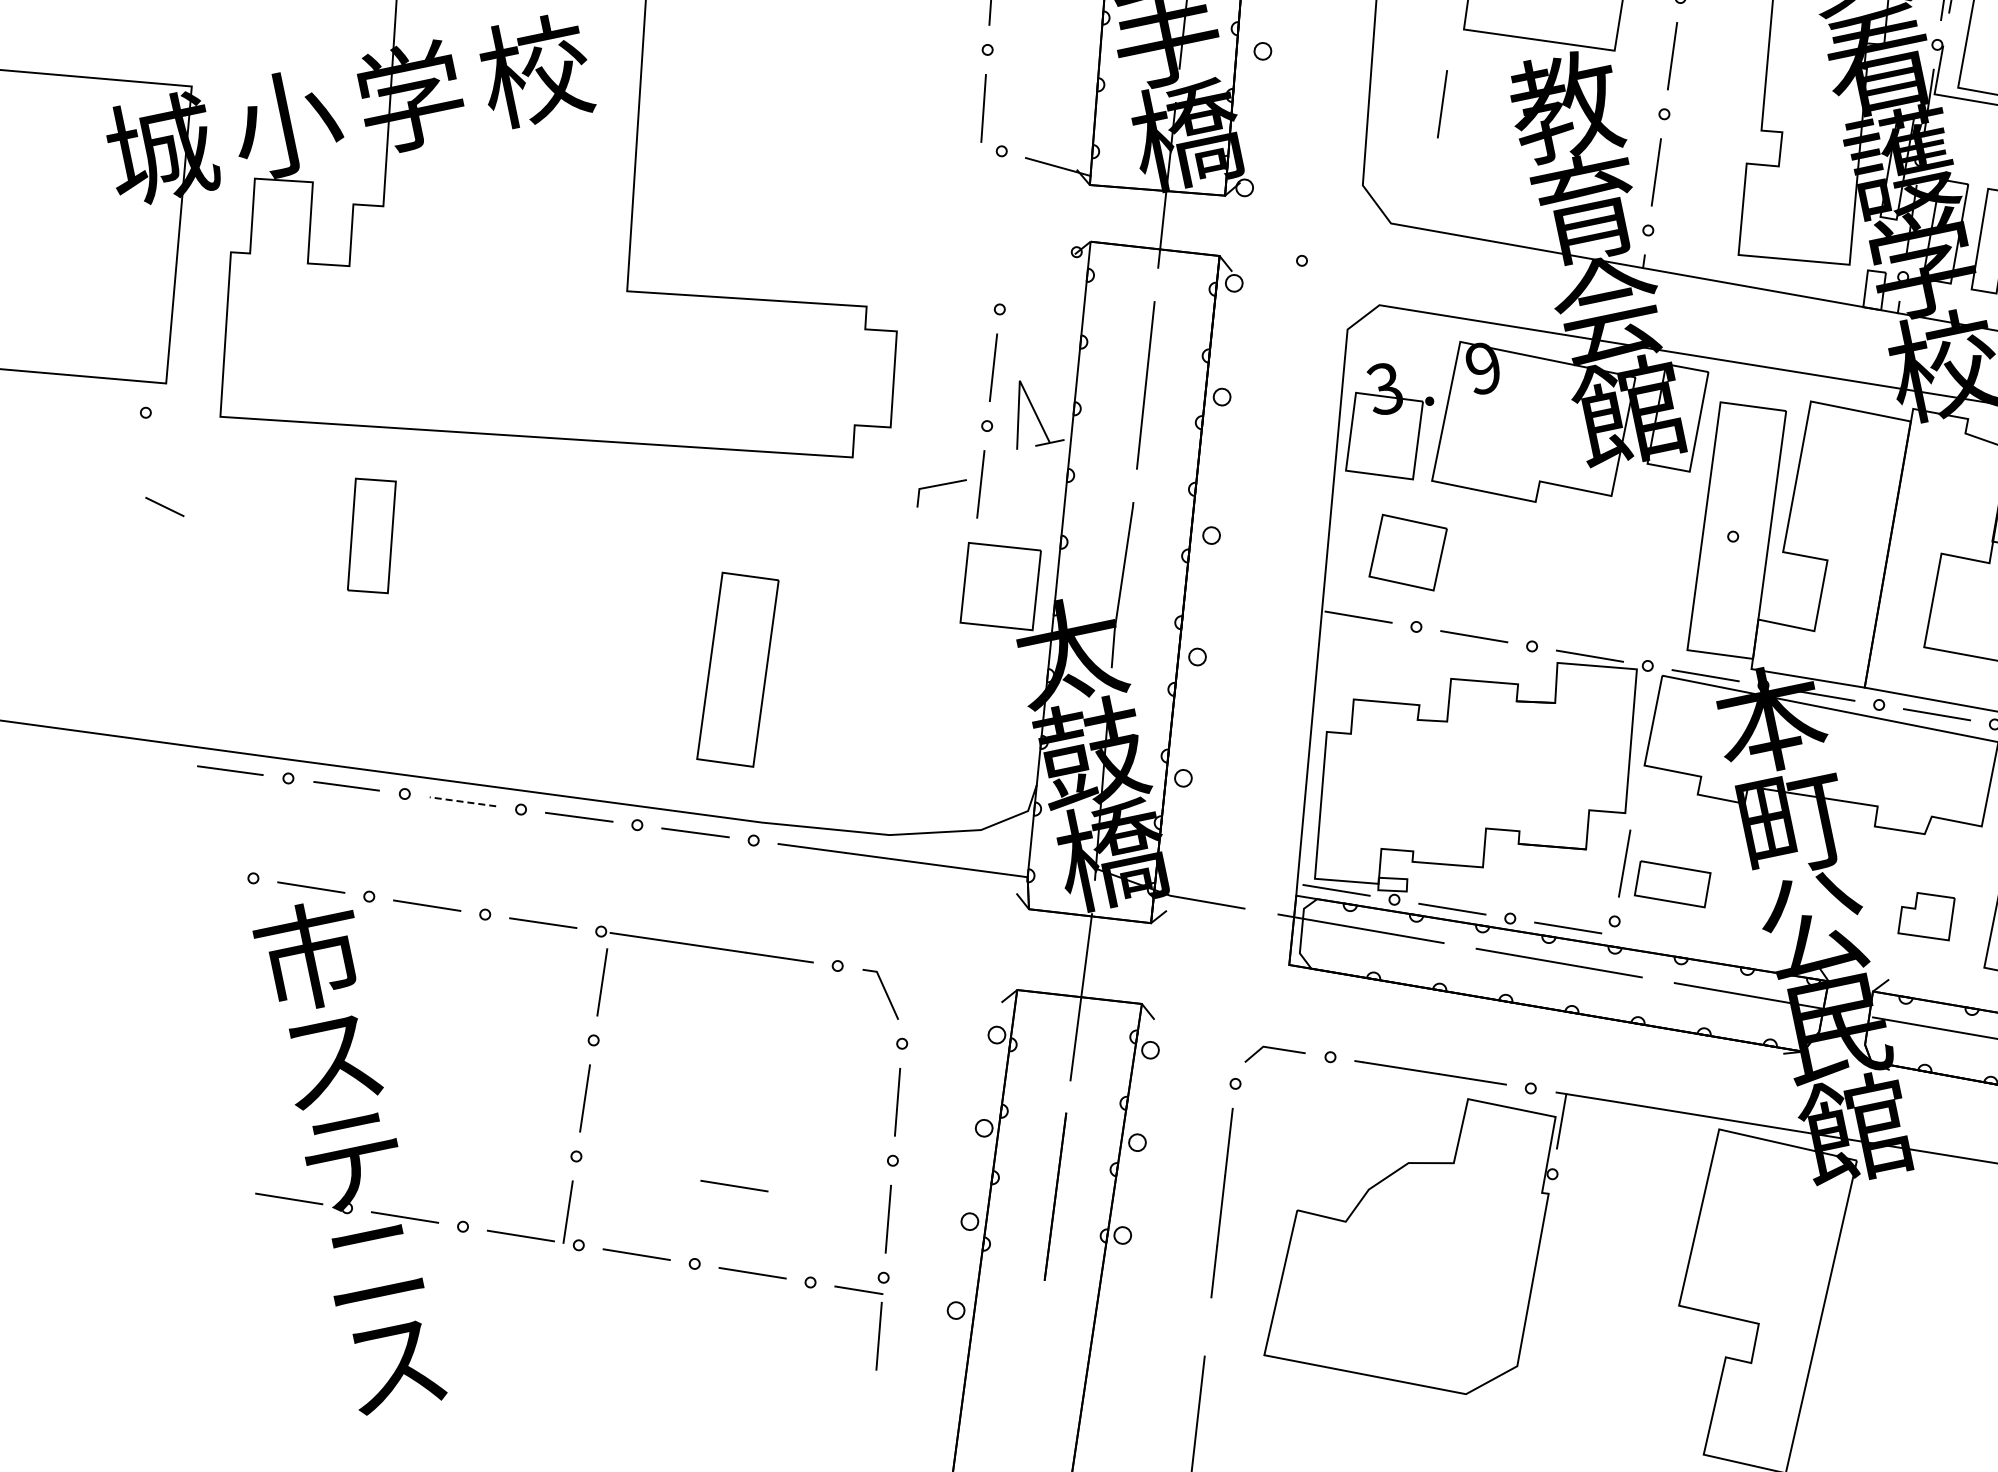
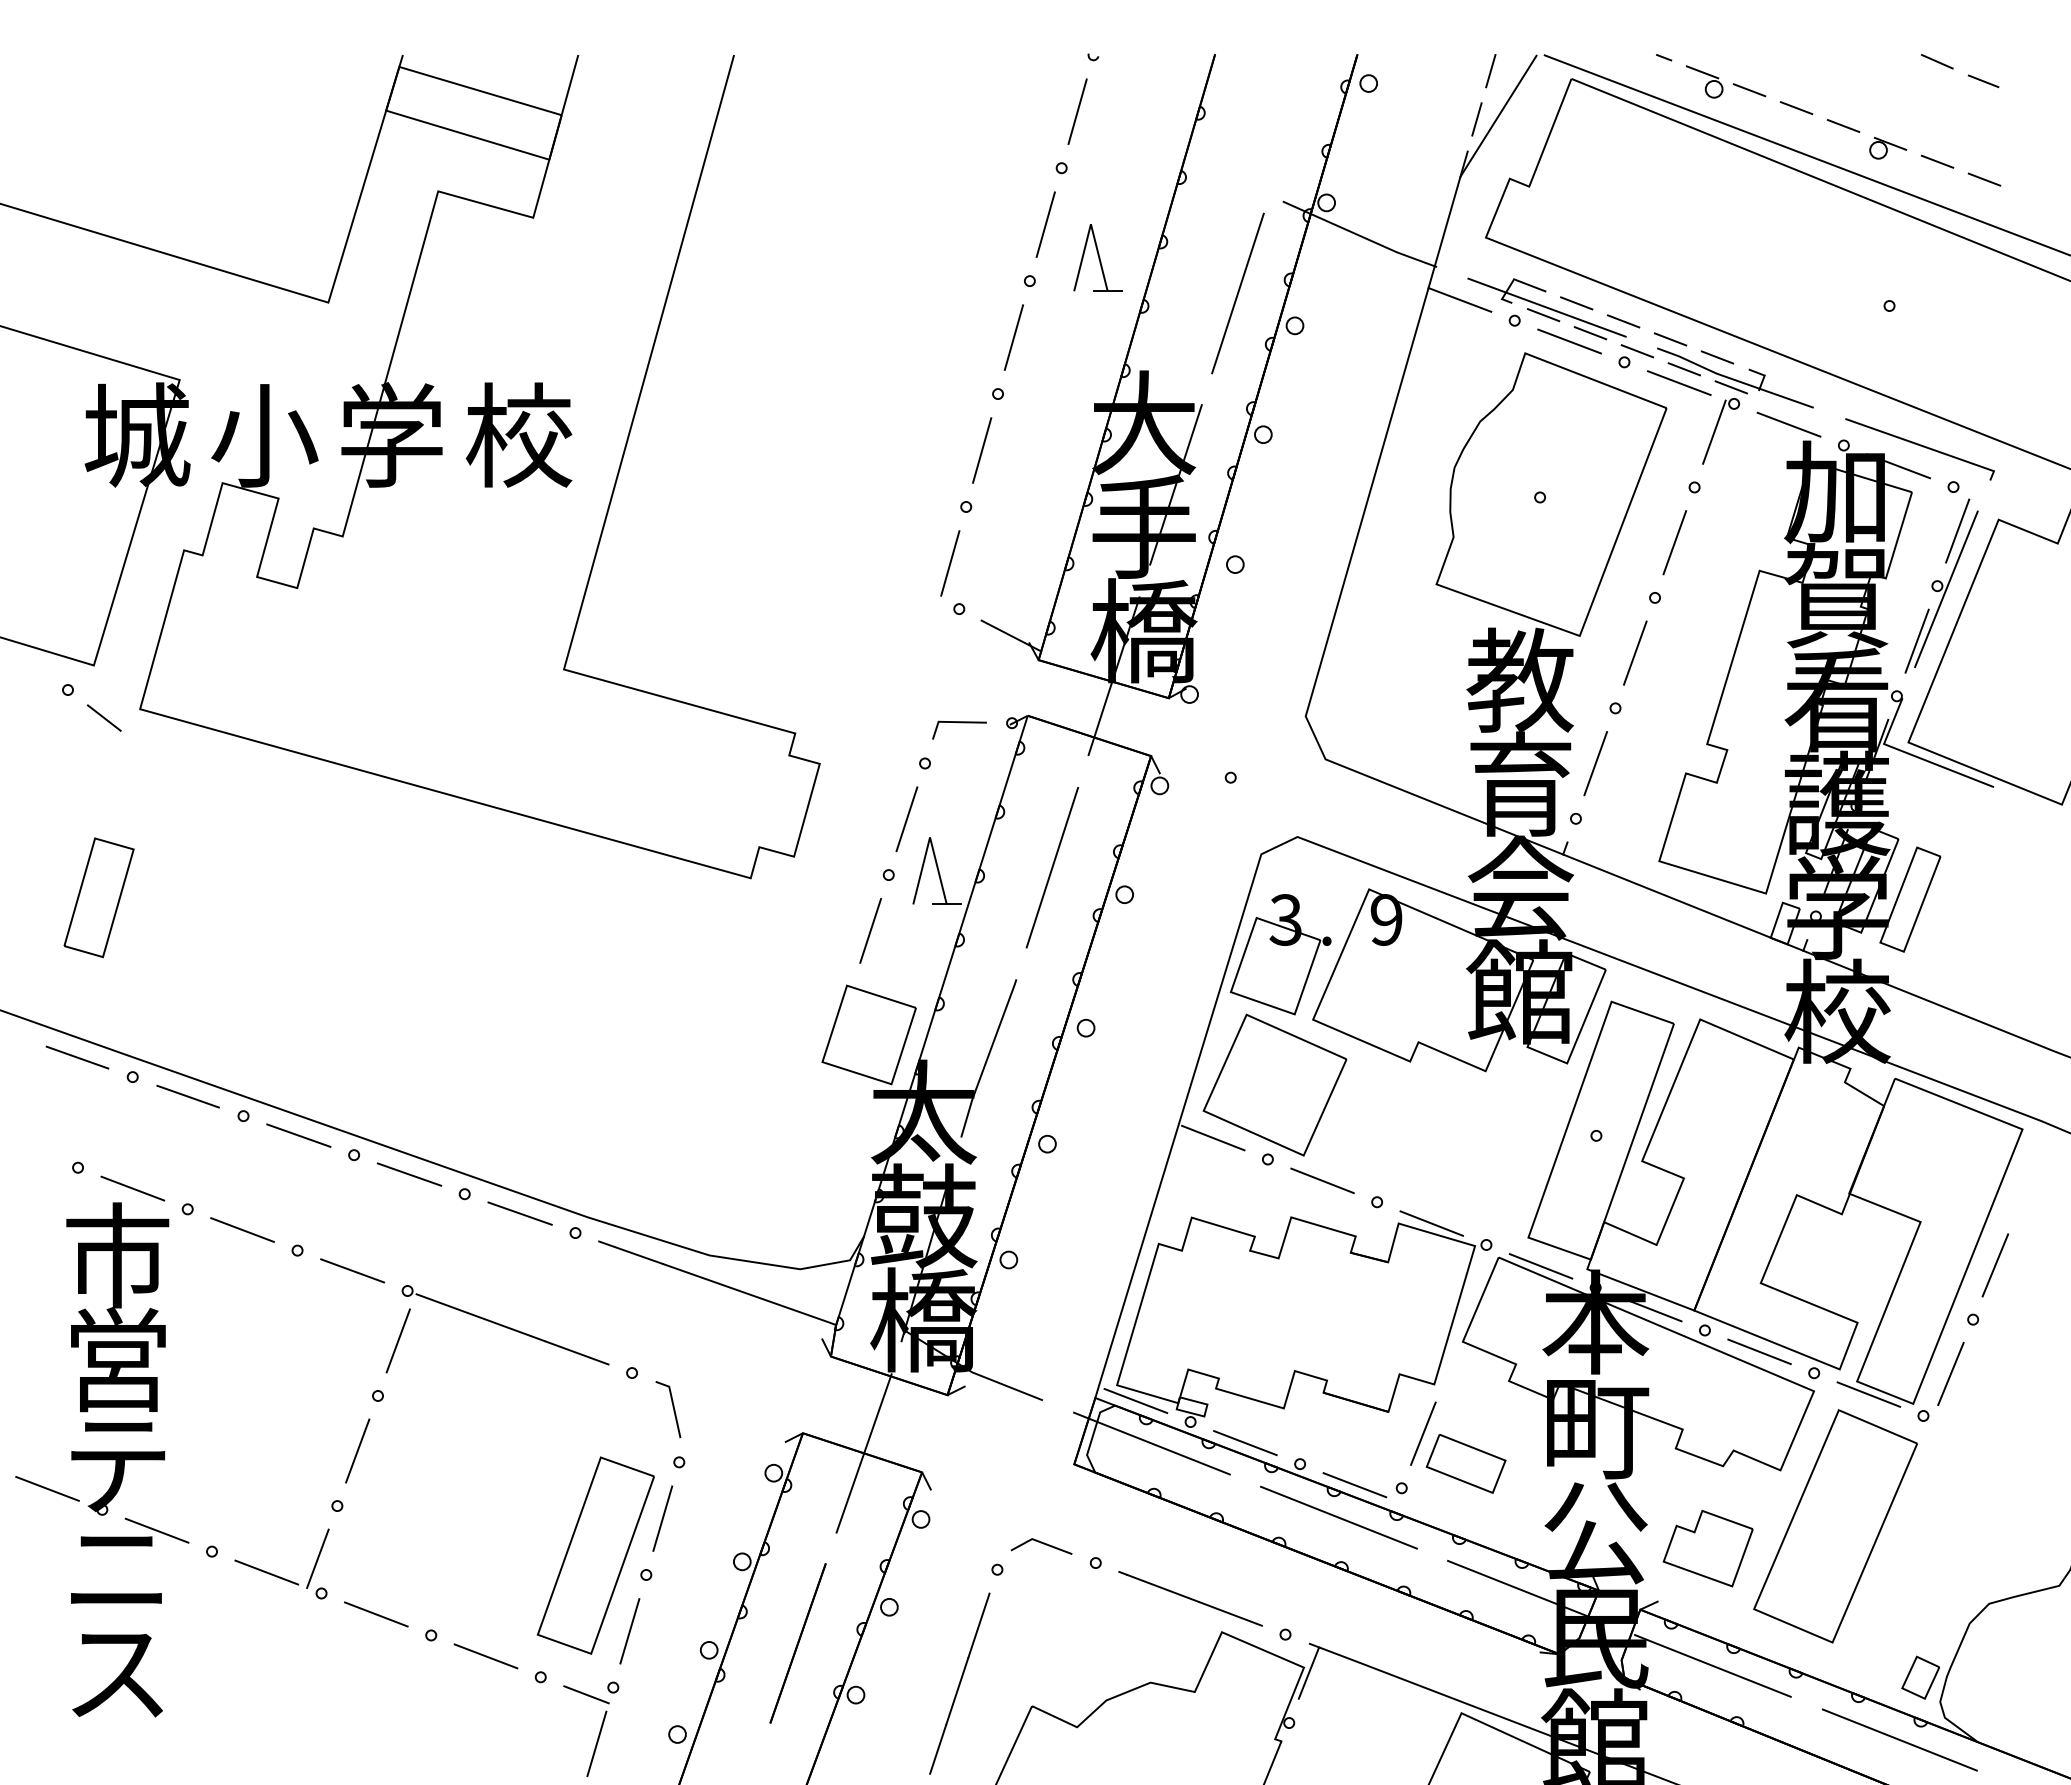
line: (1442, 103) -> (1400, 652), removed
line: (940, 486) -> (959, 723), moved
line: (163, 506) -> (103, 717), moved
part: (371, 535) -> (98, 897), moved
part: (1407, 552) -> (1274, 1084), size x1.67
part: (737, 669) -> (595, 1555), moved
line: (462, 801) -> (298, 1135), dashed -> solid
part: (1926, 917) -> (1707, 1548), size x1.43
text: (332, 1057) -> (118, 1359), ス -> 営
line: (733, 1186) -> (485, 1567), removed

